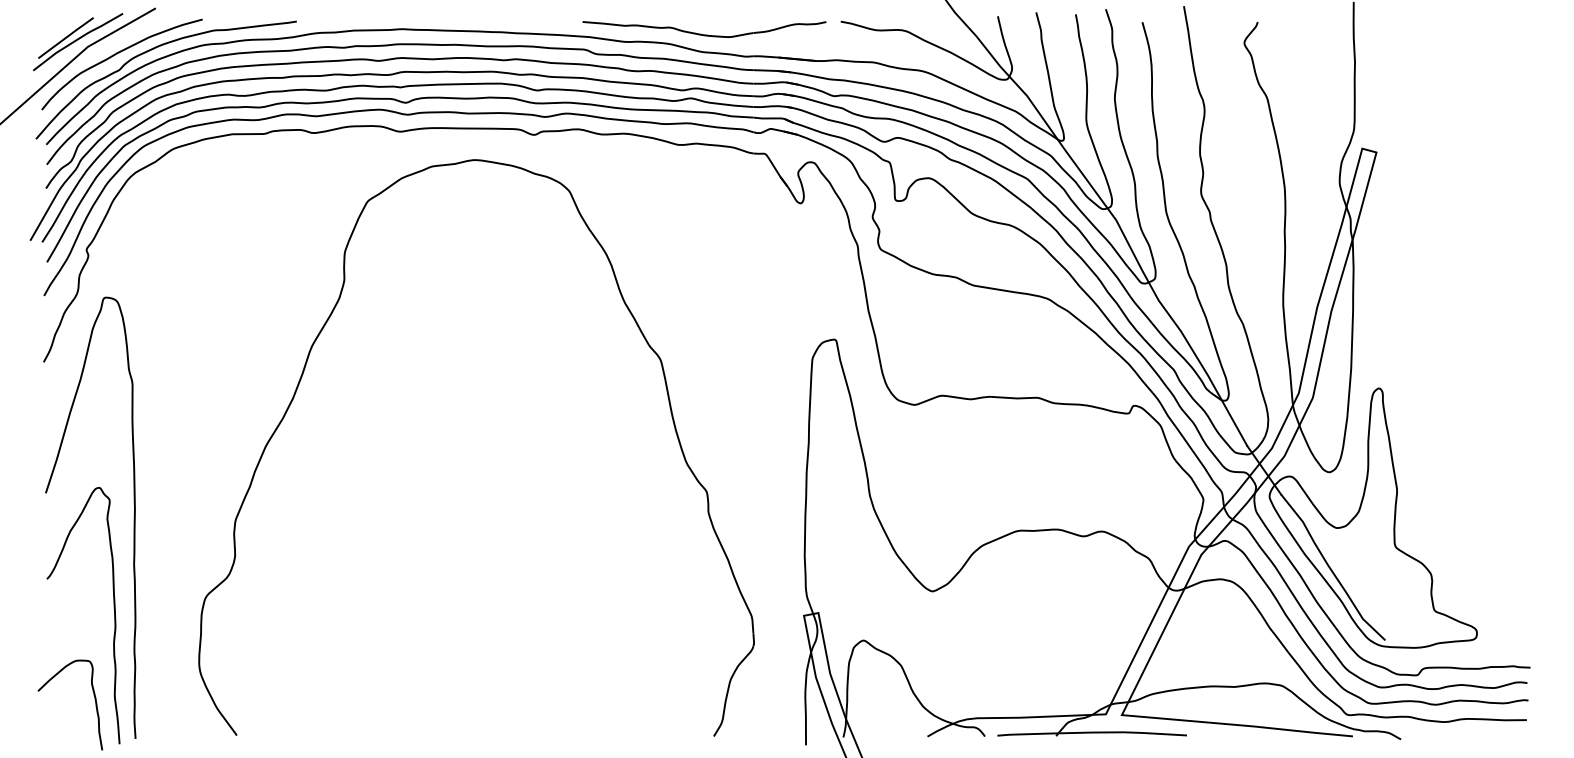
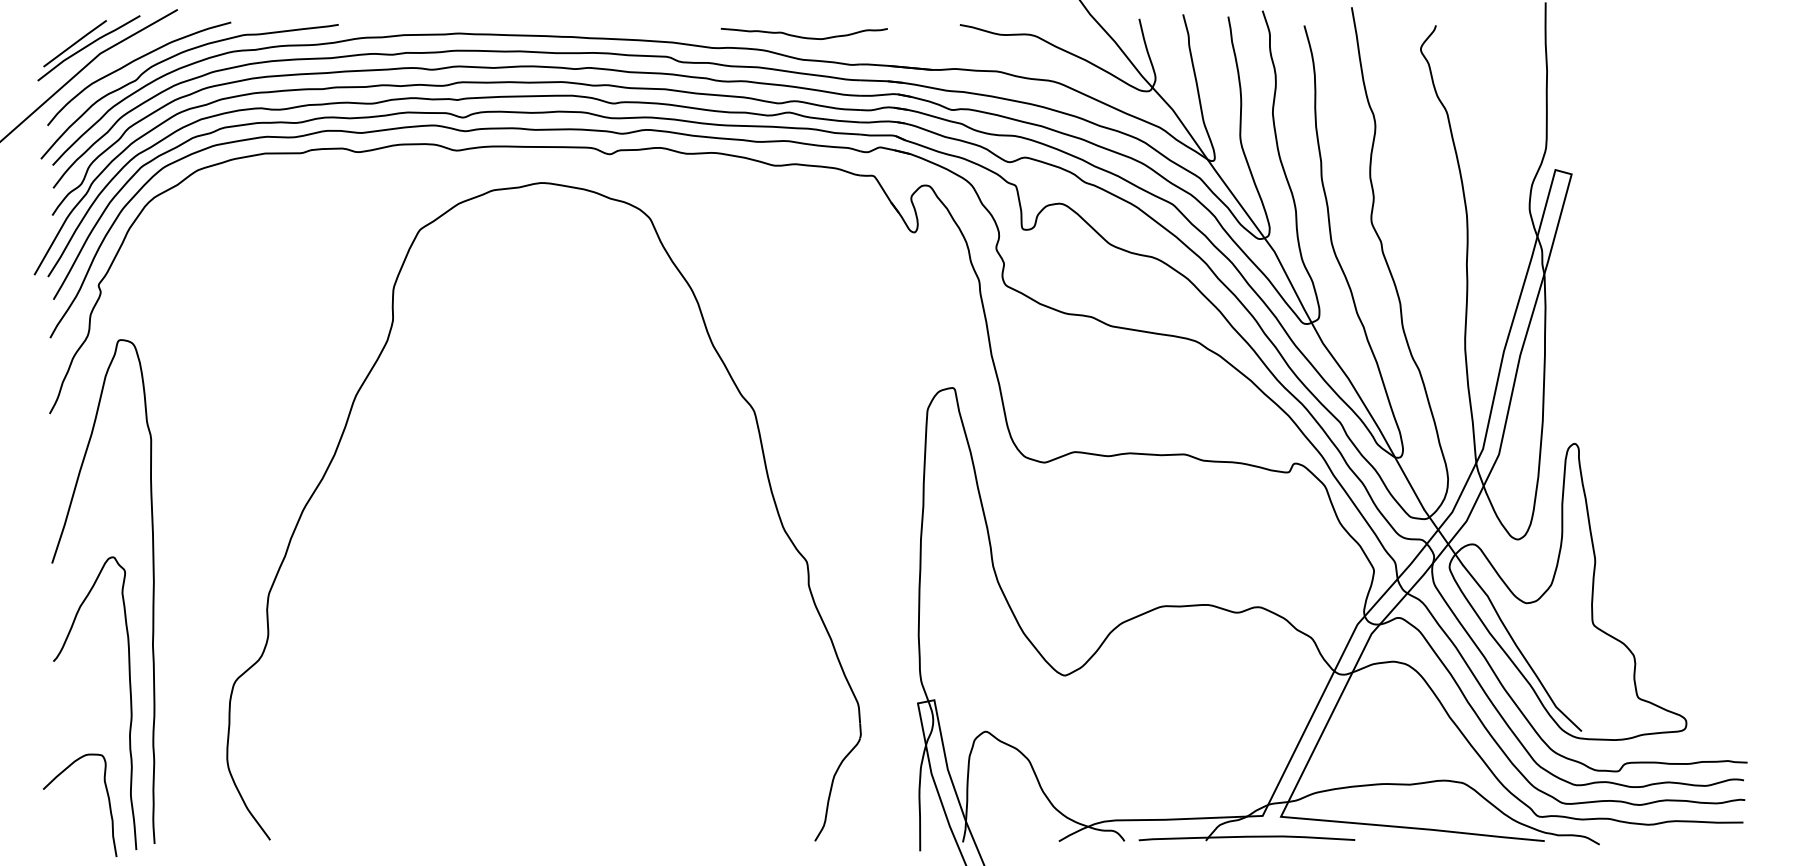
part: (704, 29) -> (804, 33), size x0.6

